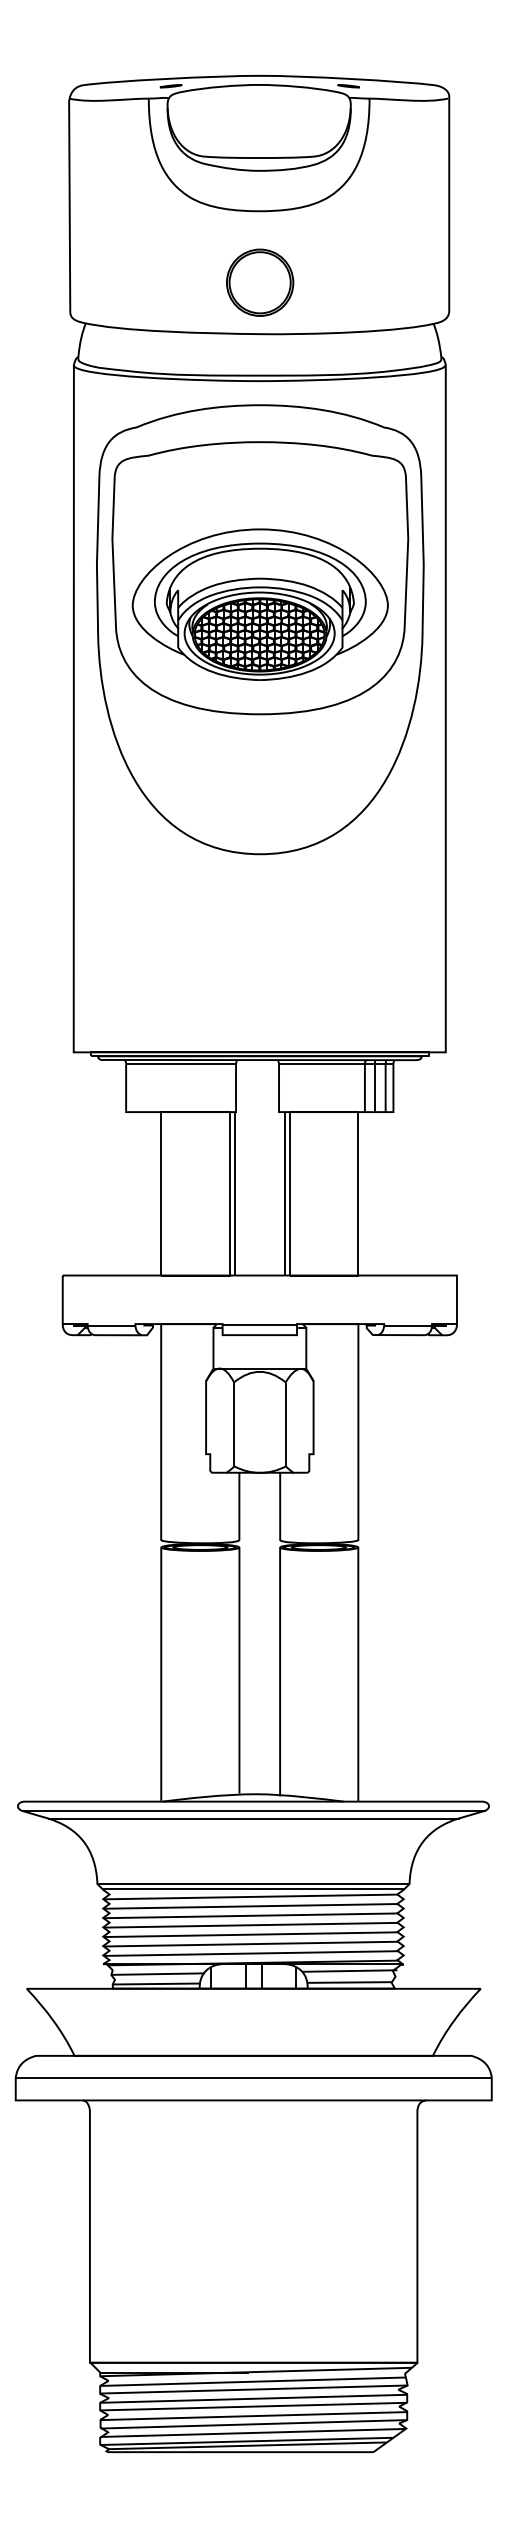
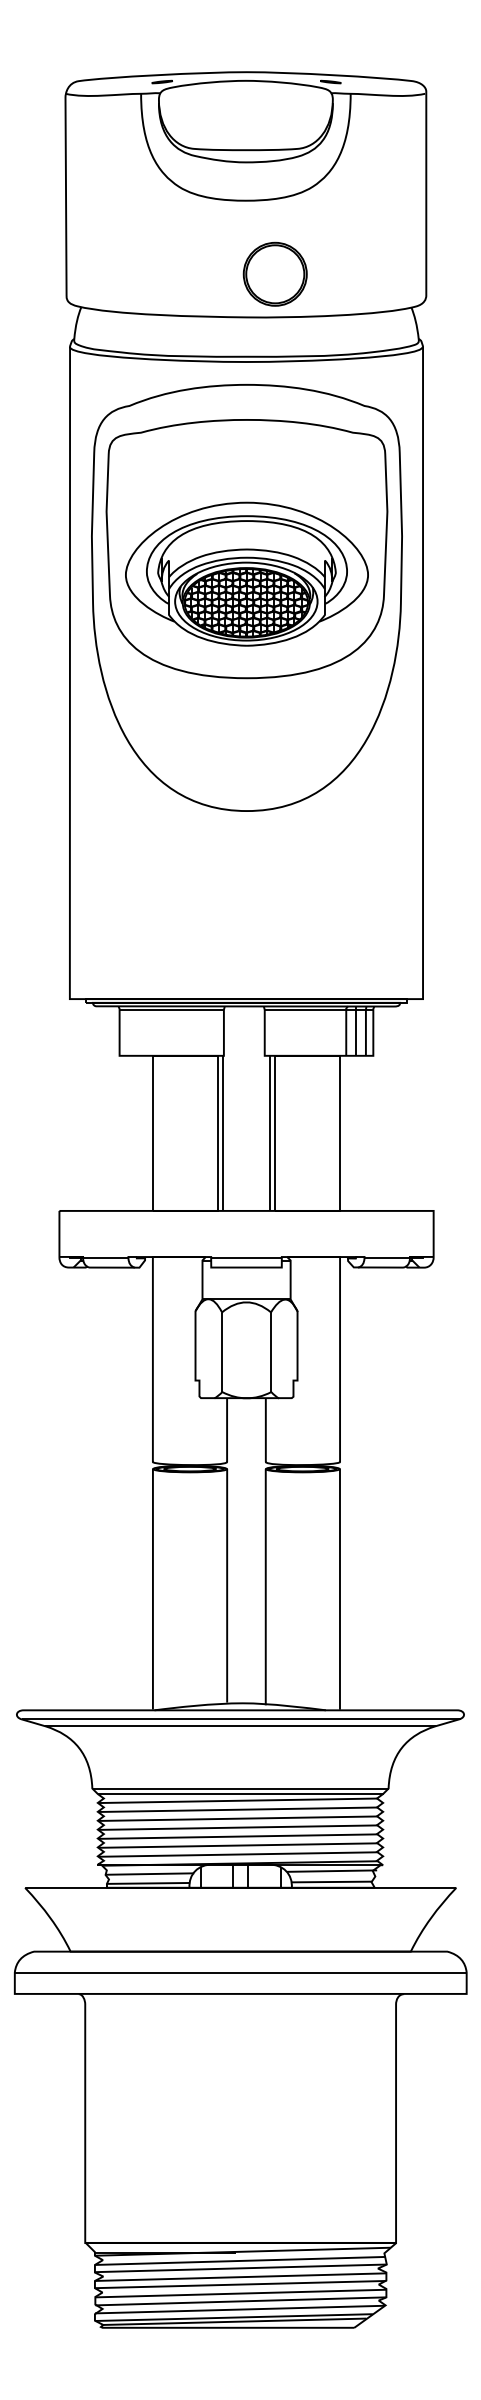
part: (260, 282) -> (275, 274), moved

